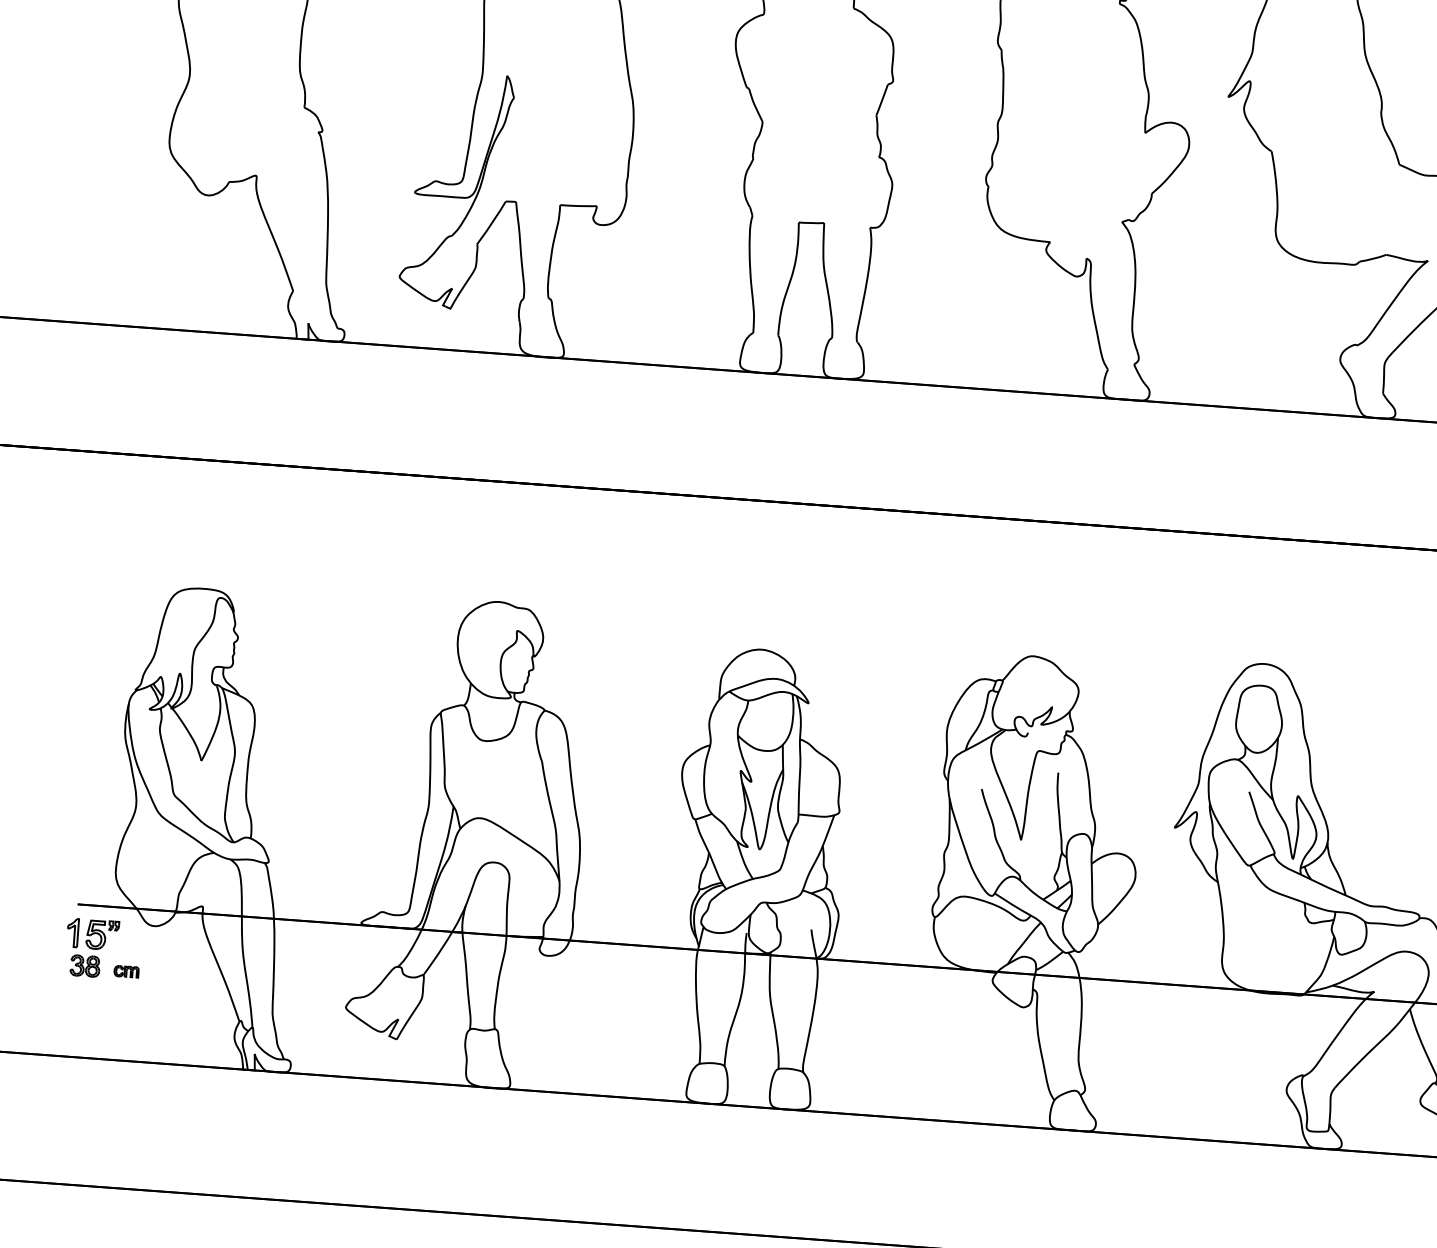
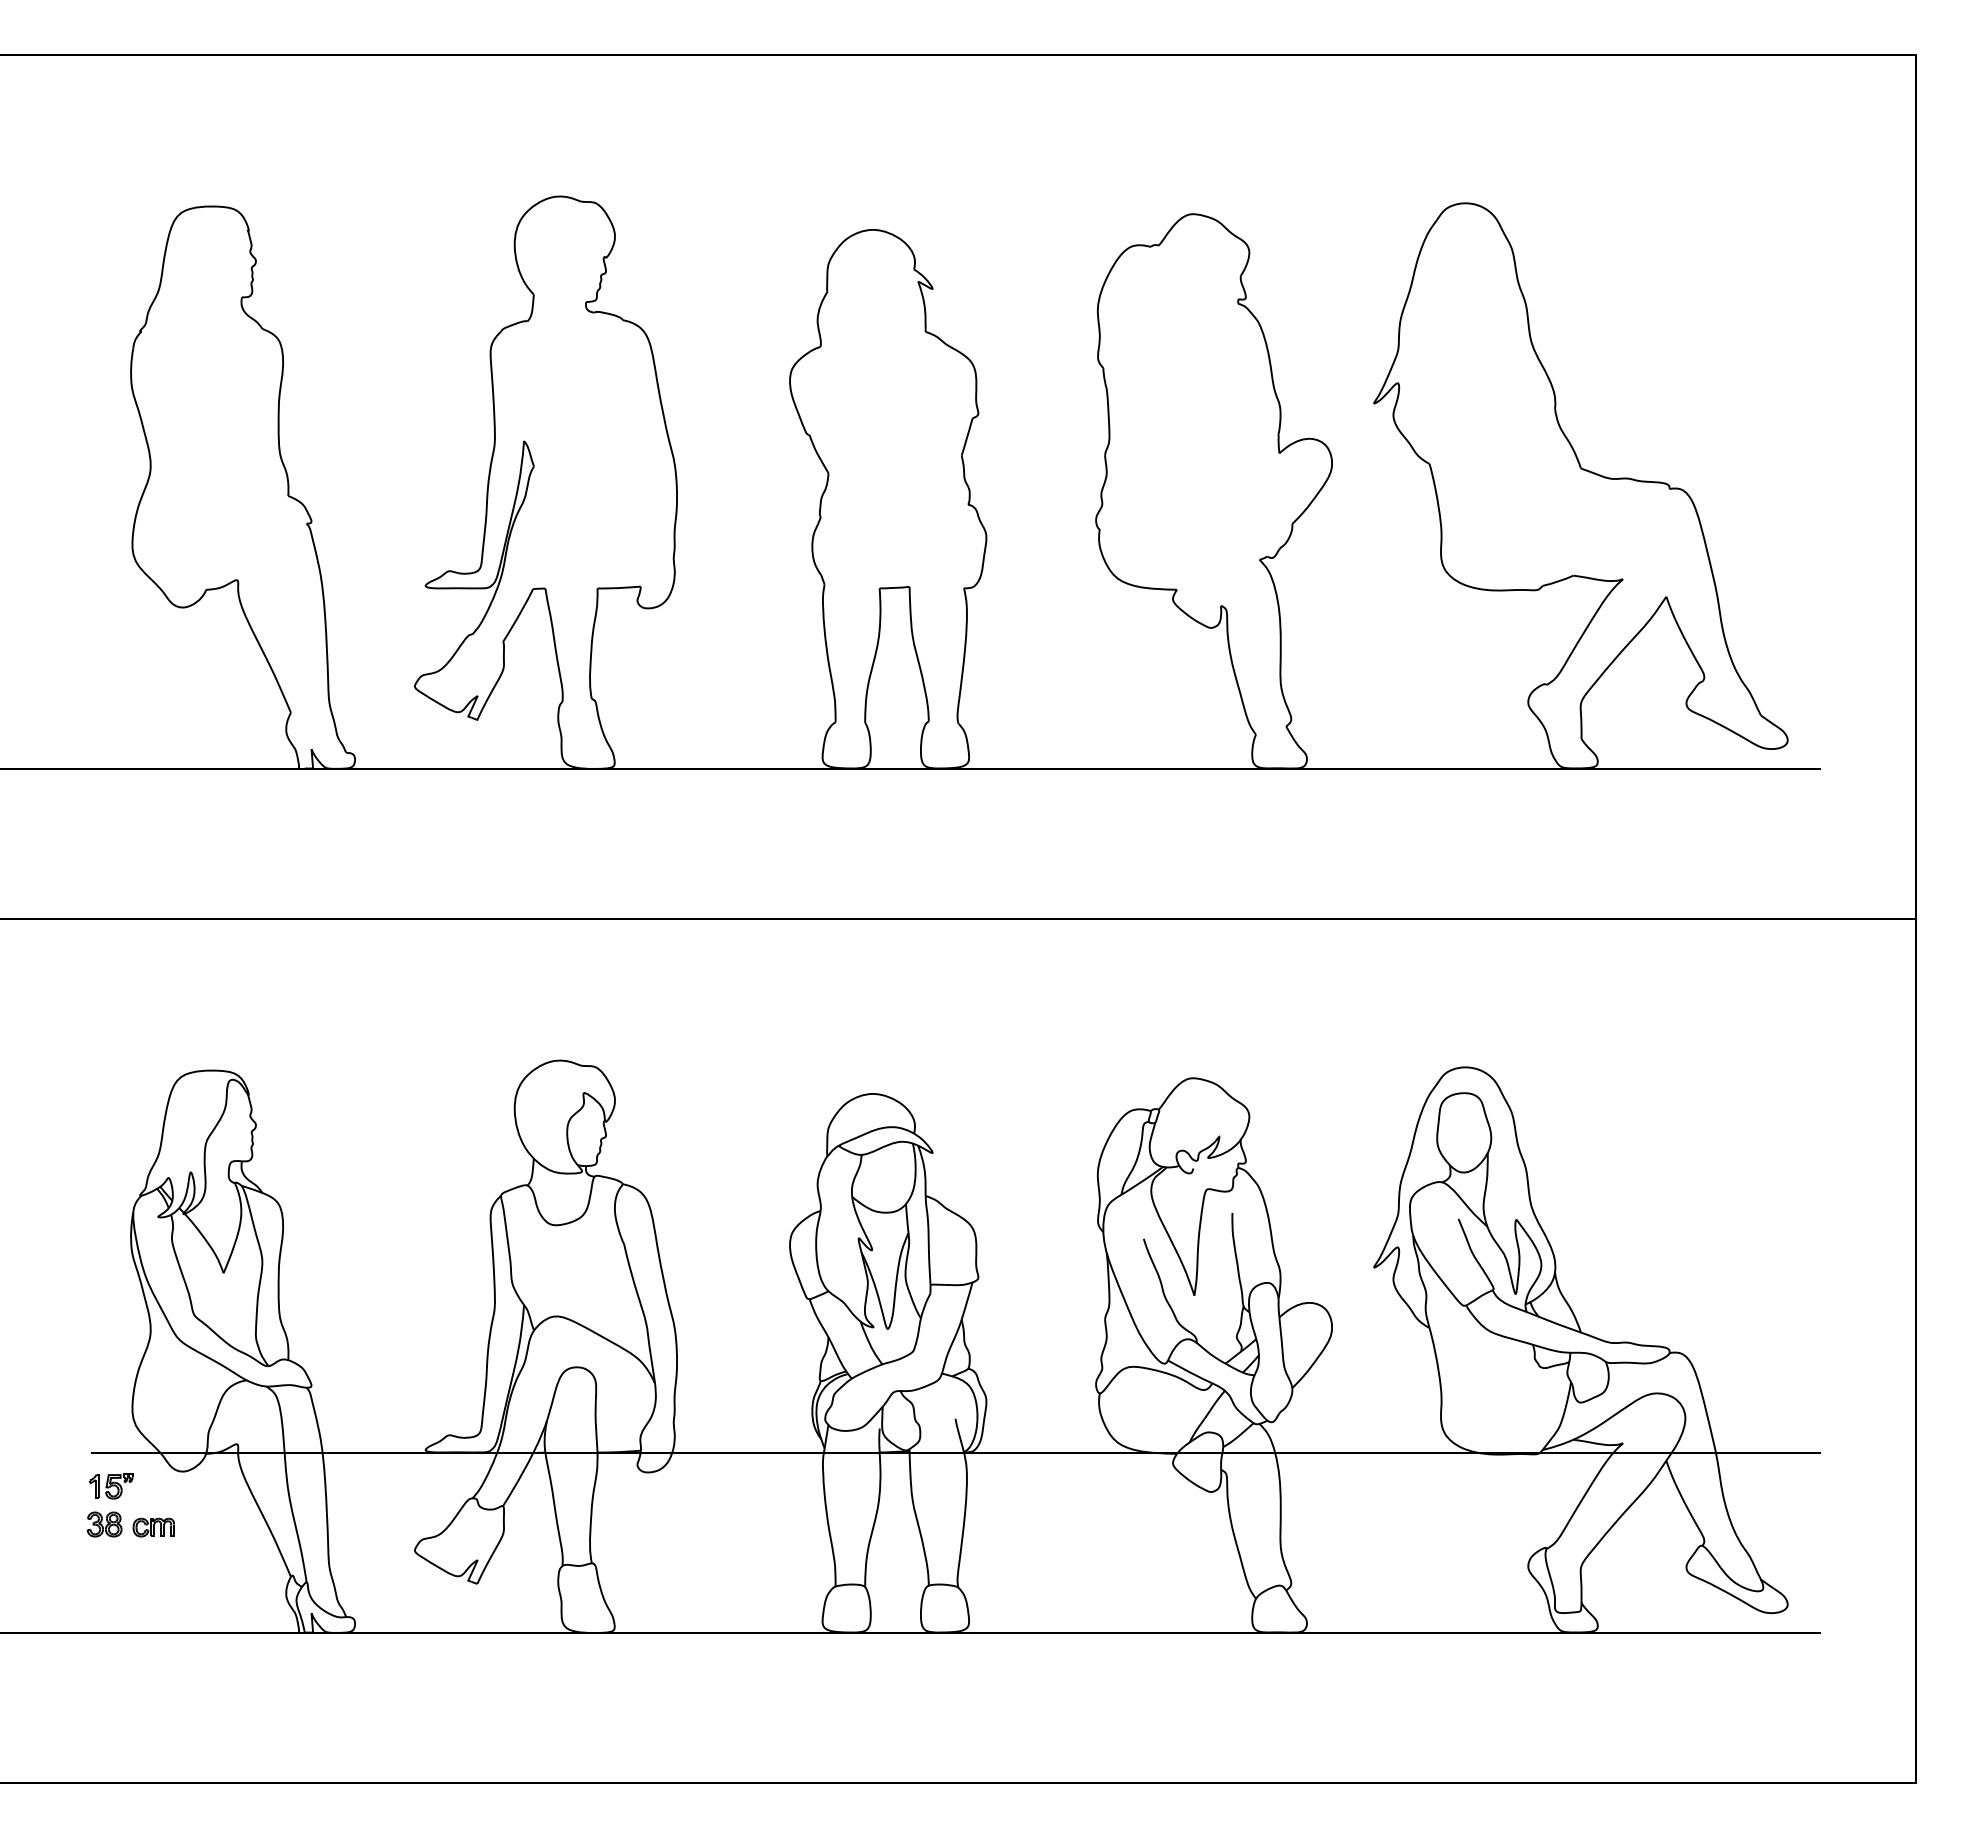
part: (93, 934) -> (111, 1486), size x0.71
part: (126, 971) -> (153, 1527), size x1.43

